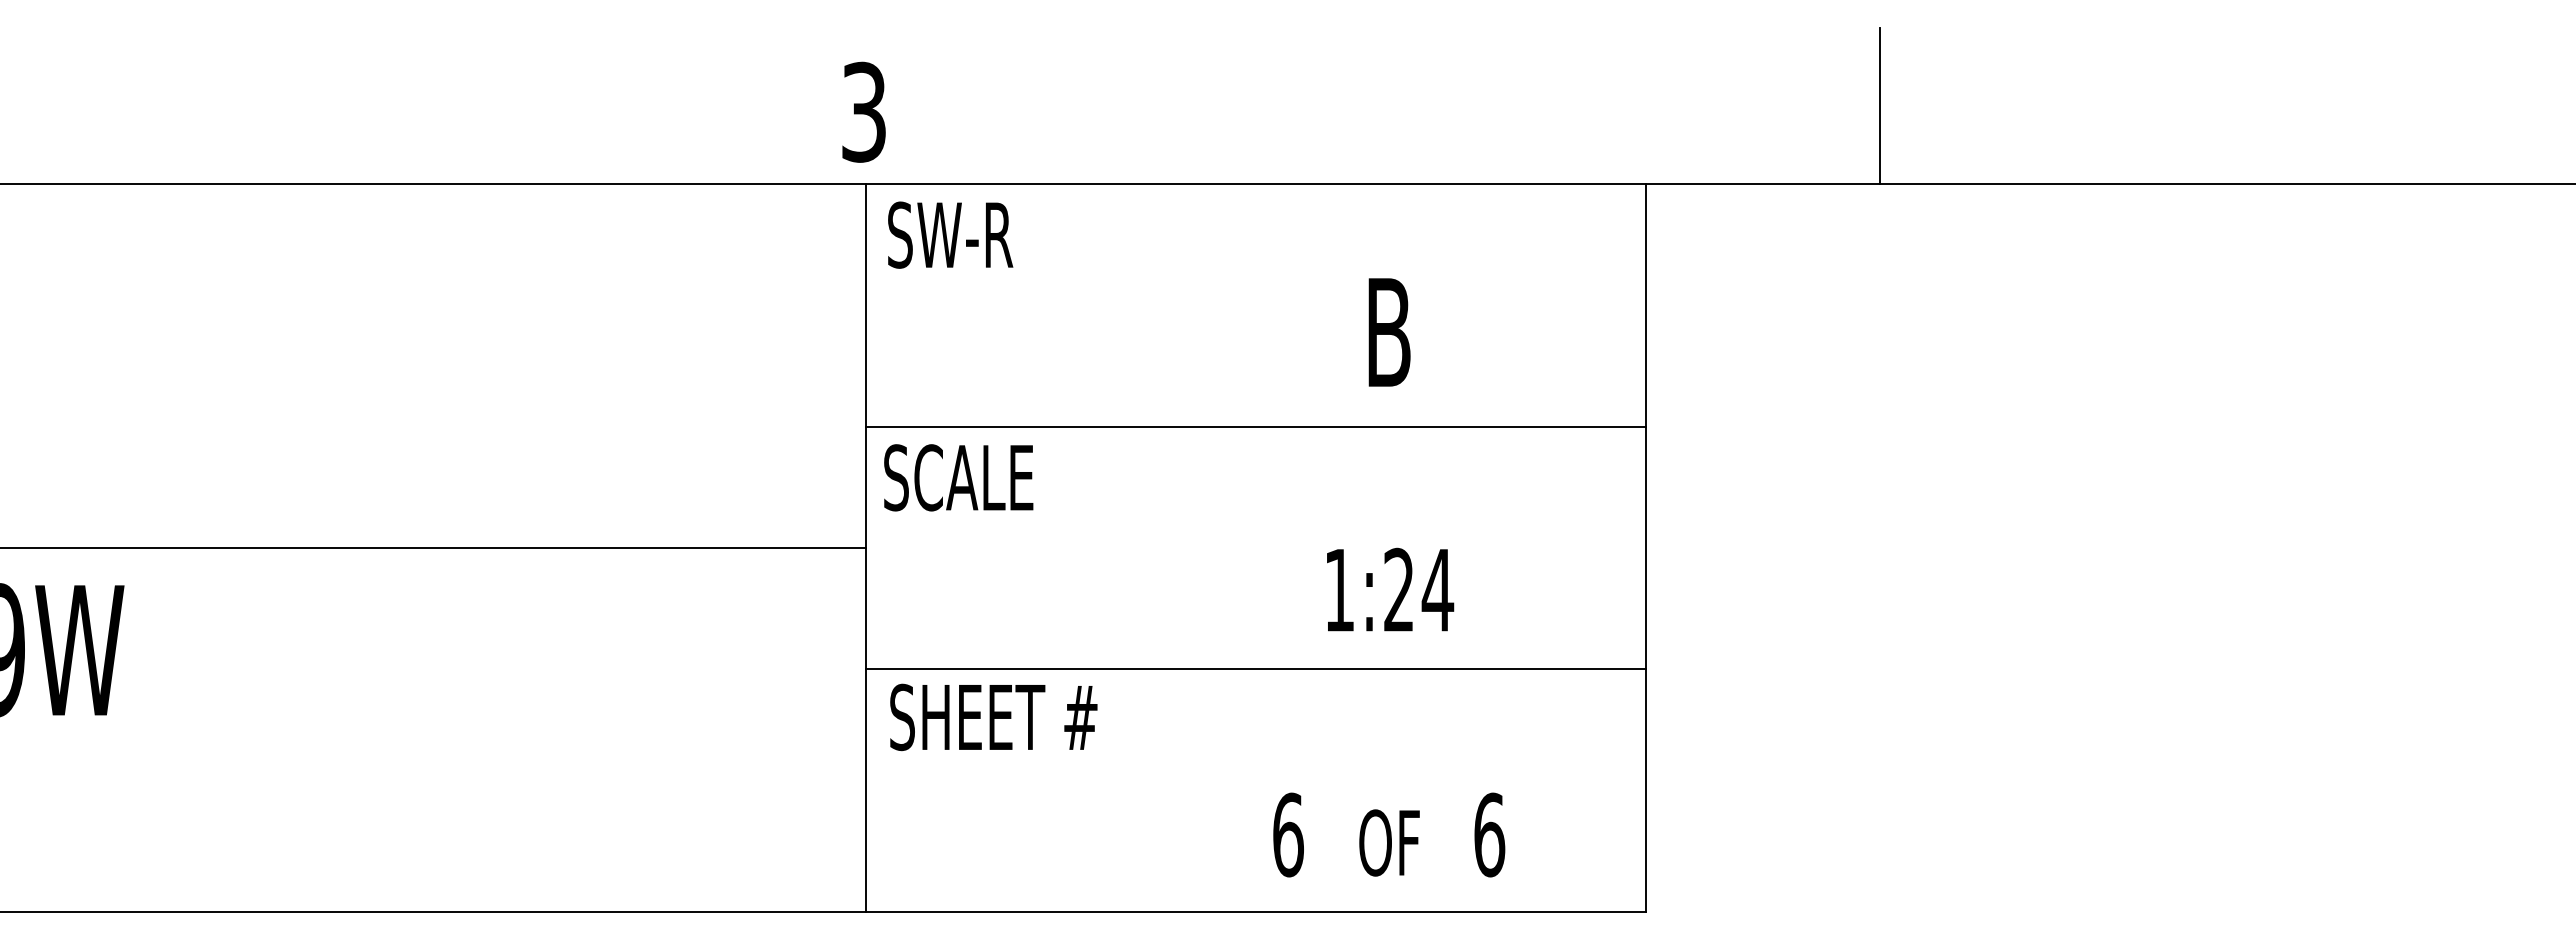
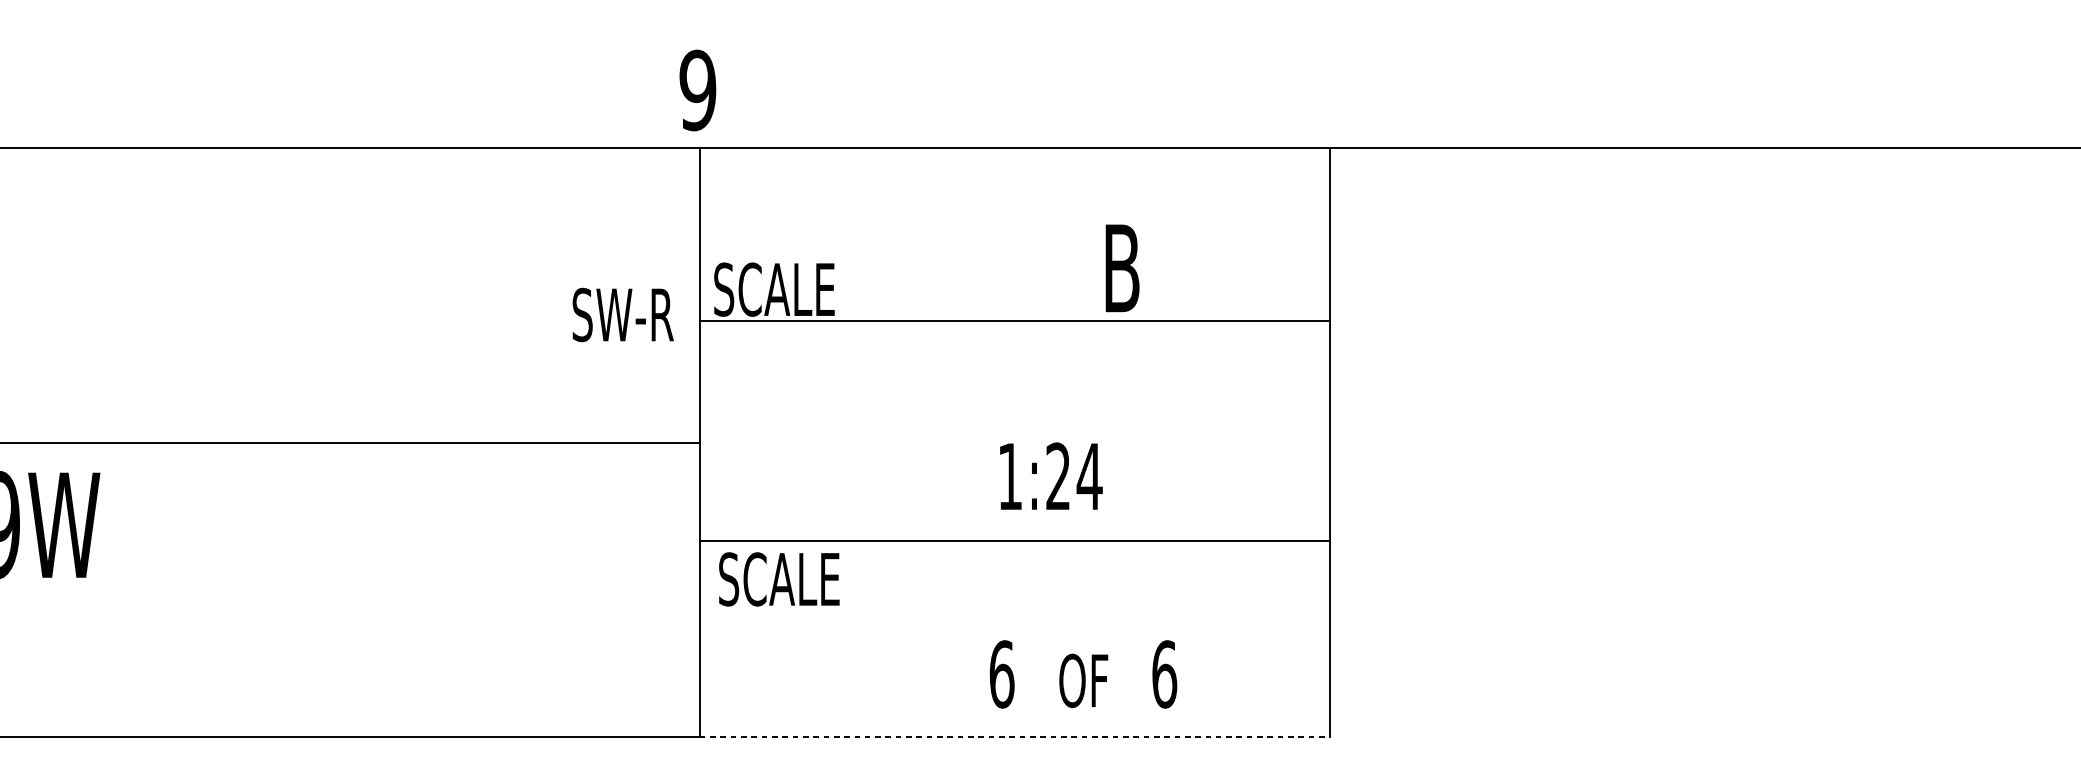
line: (1879, 106) -> (1518, 85), removed
text: (863, 112) -> (697, 90), 3 -> 9
text: (950, 234) -> (623, 314), moved
line: (1255, 426) -> (1014, 320), moved
text: (958, 477) -> (774, 289), moved
text: (1390, 589) -> (1051, 476), moved
text: (1008, 717) -> (814, 579), SHEET # -> SCALE
text: (1389, 834) -> (1083, 674), moved
line: (1256, 911) -> (1015, 736), solid -> dashed

